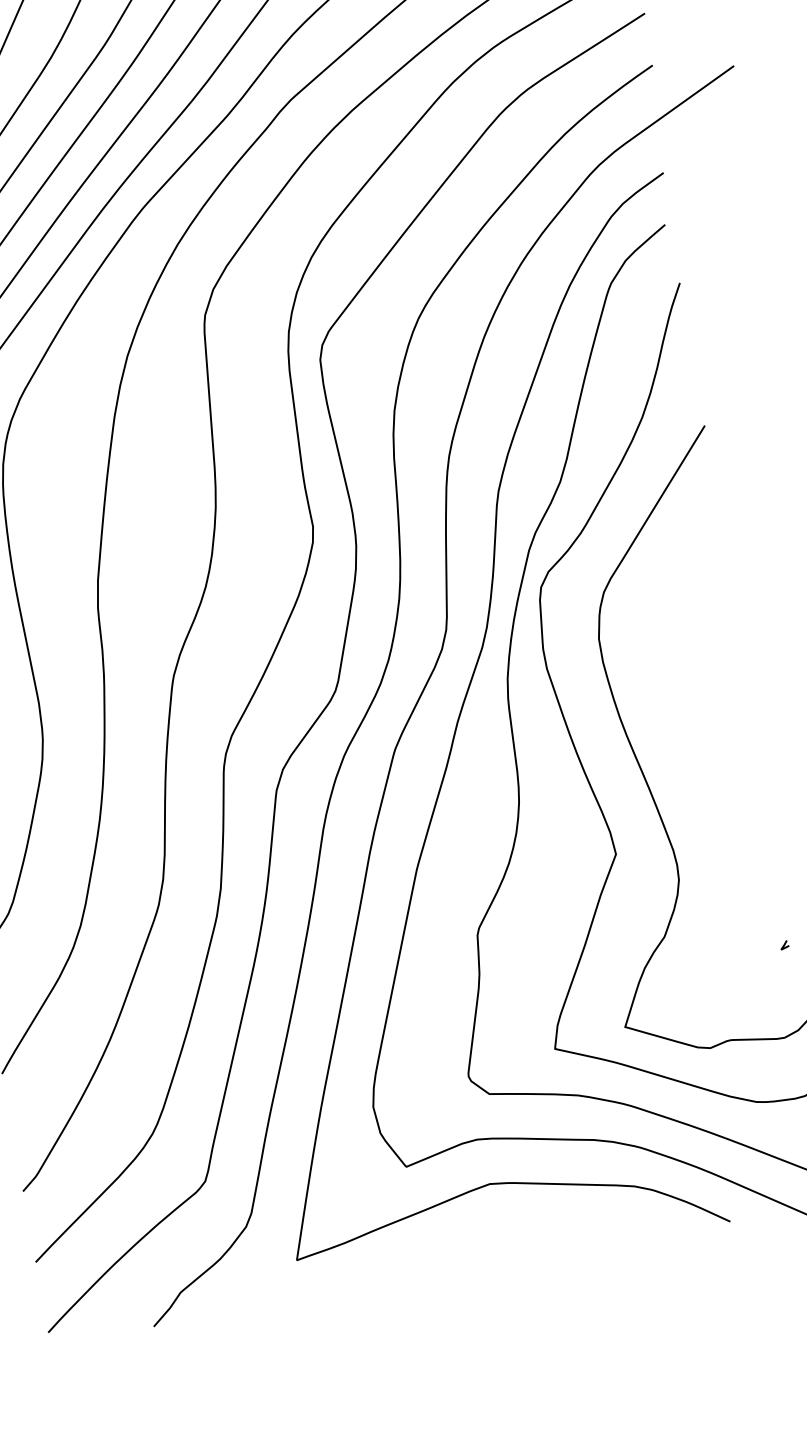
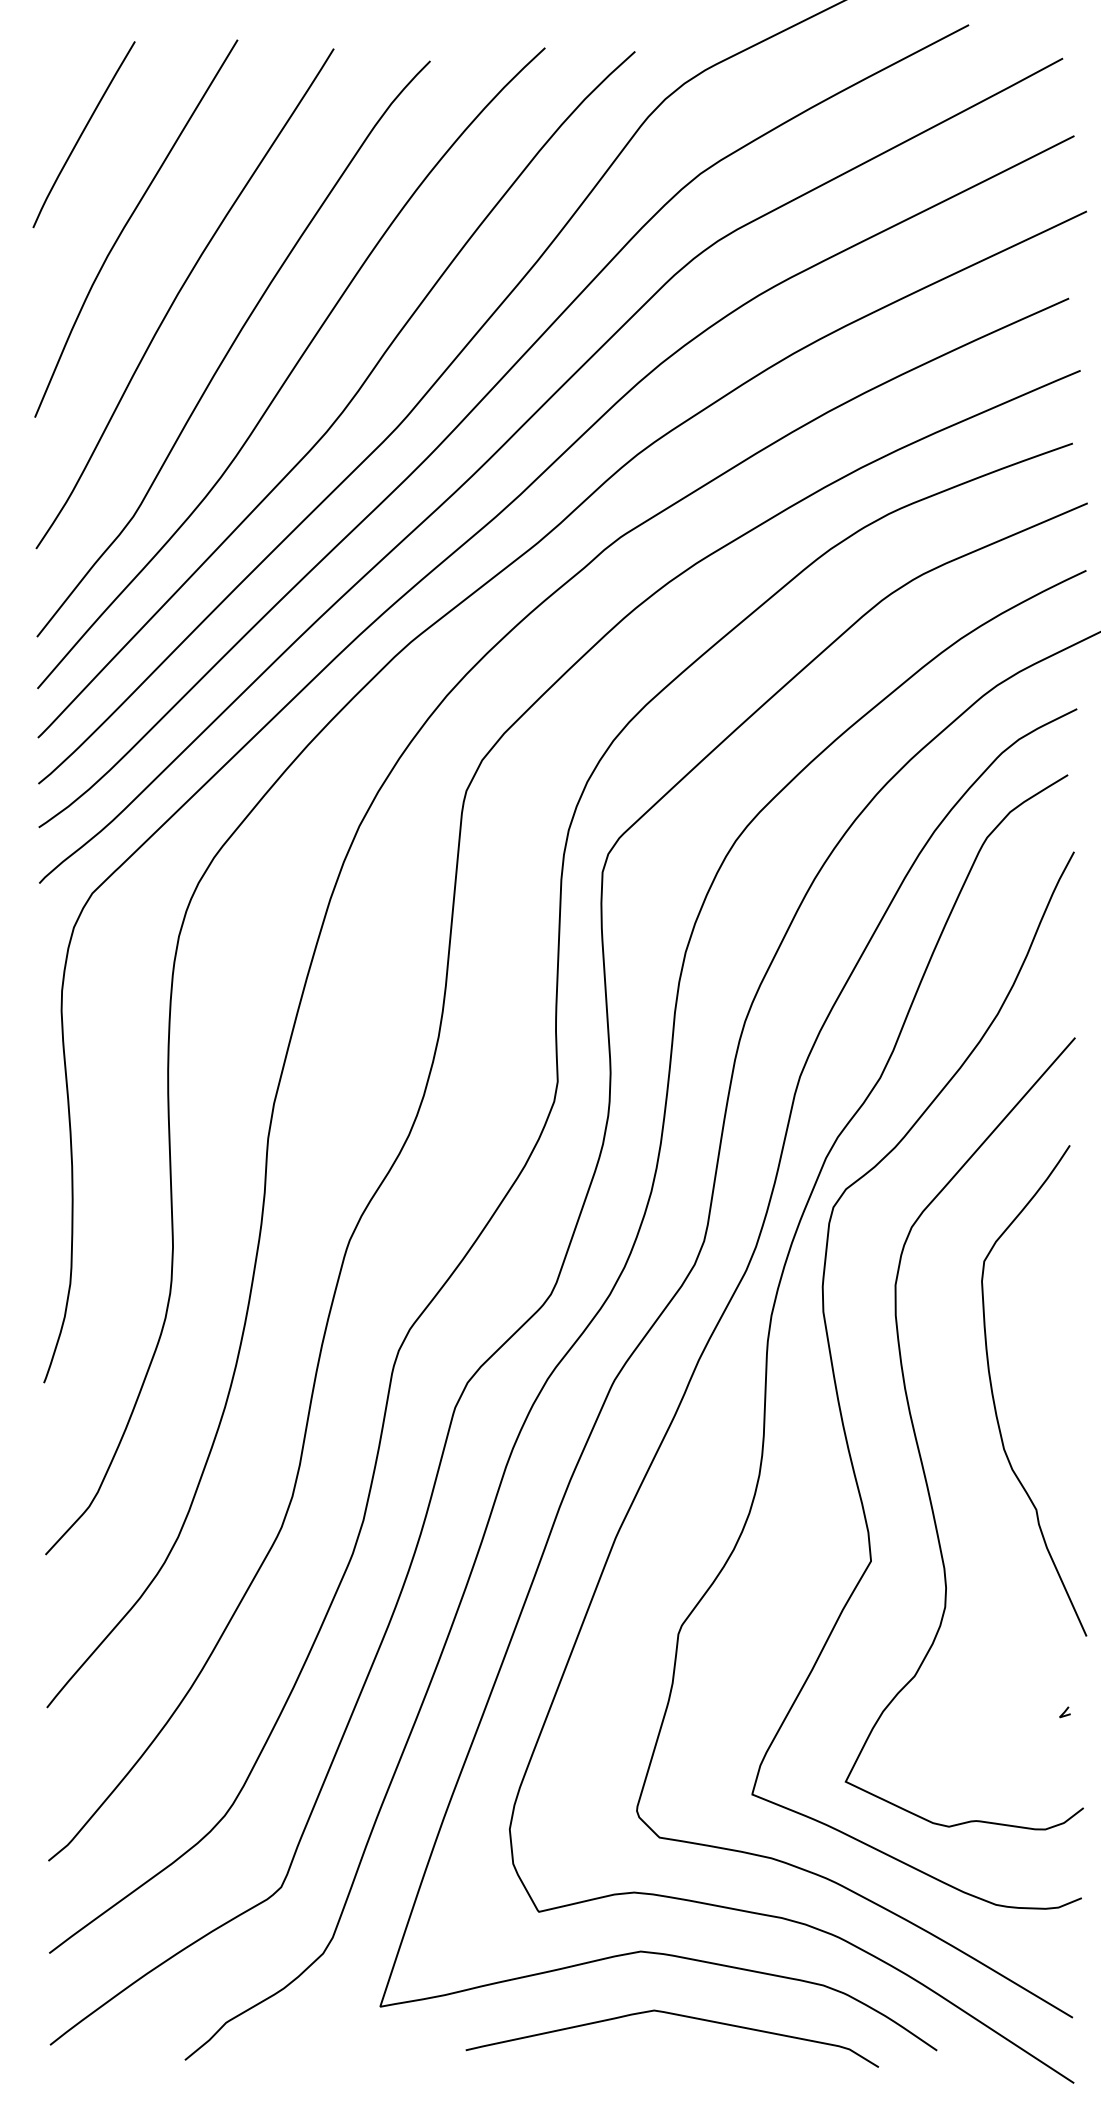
curve: (689, 713) -> (994, 1398), added
curve: (524, 1228) -> (674, 2015), added

